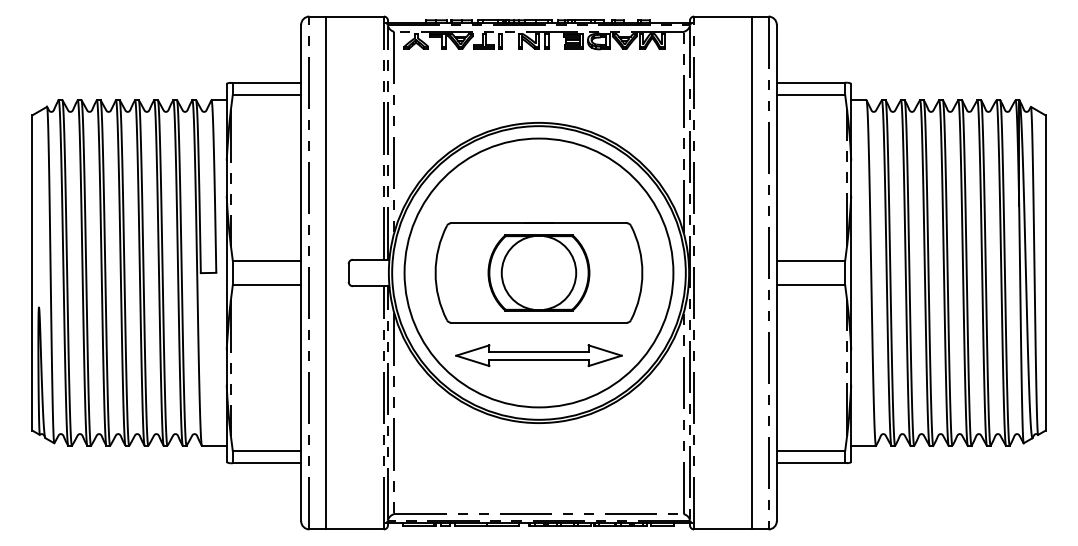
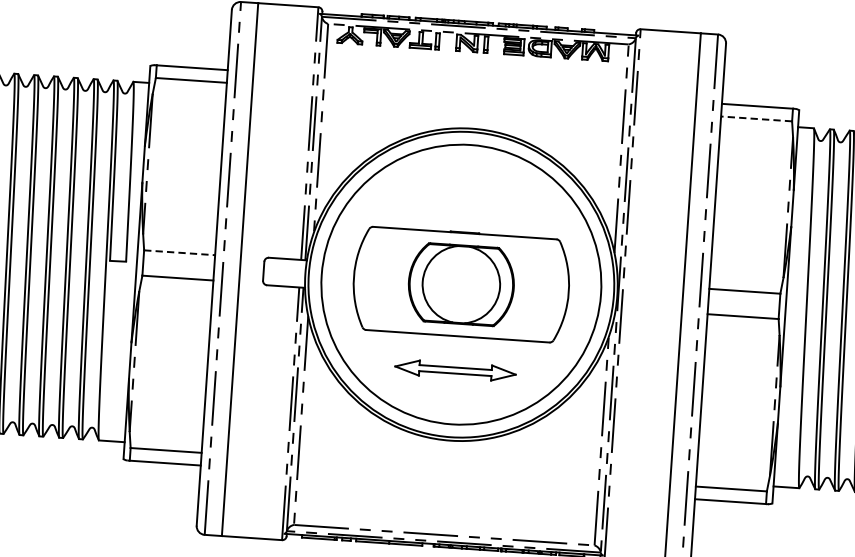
line: (810, 94) -> (756, 118), solid -> dashed
line: (267, 260) -> (180, 252), solid -> dashed
part: (538, 355) -> (455, 370), size x0.7

